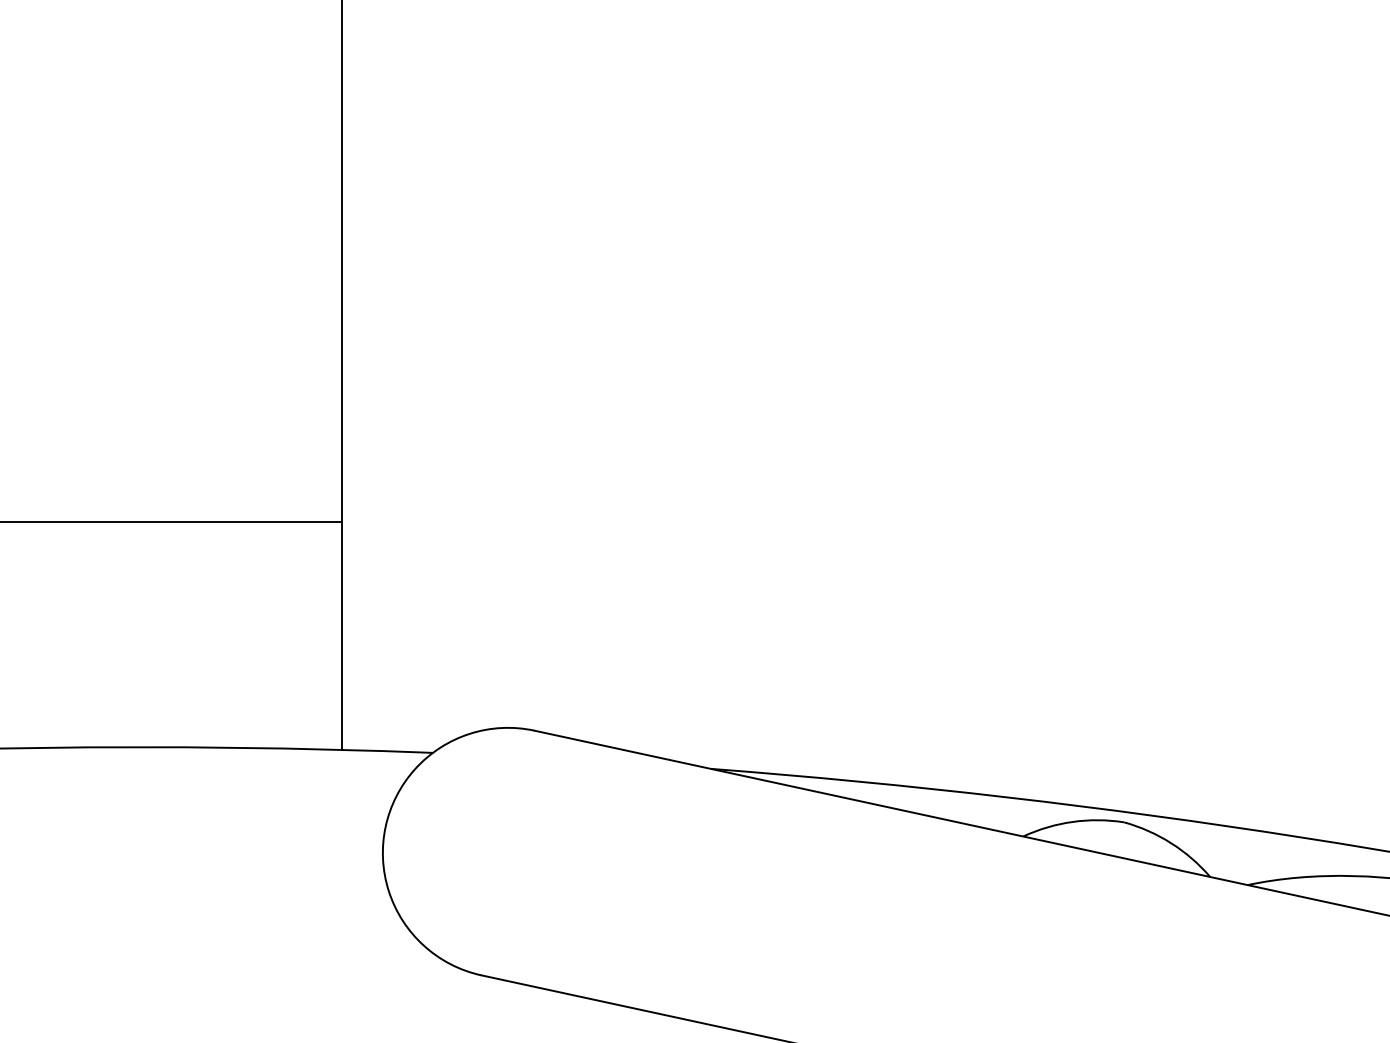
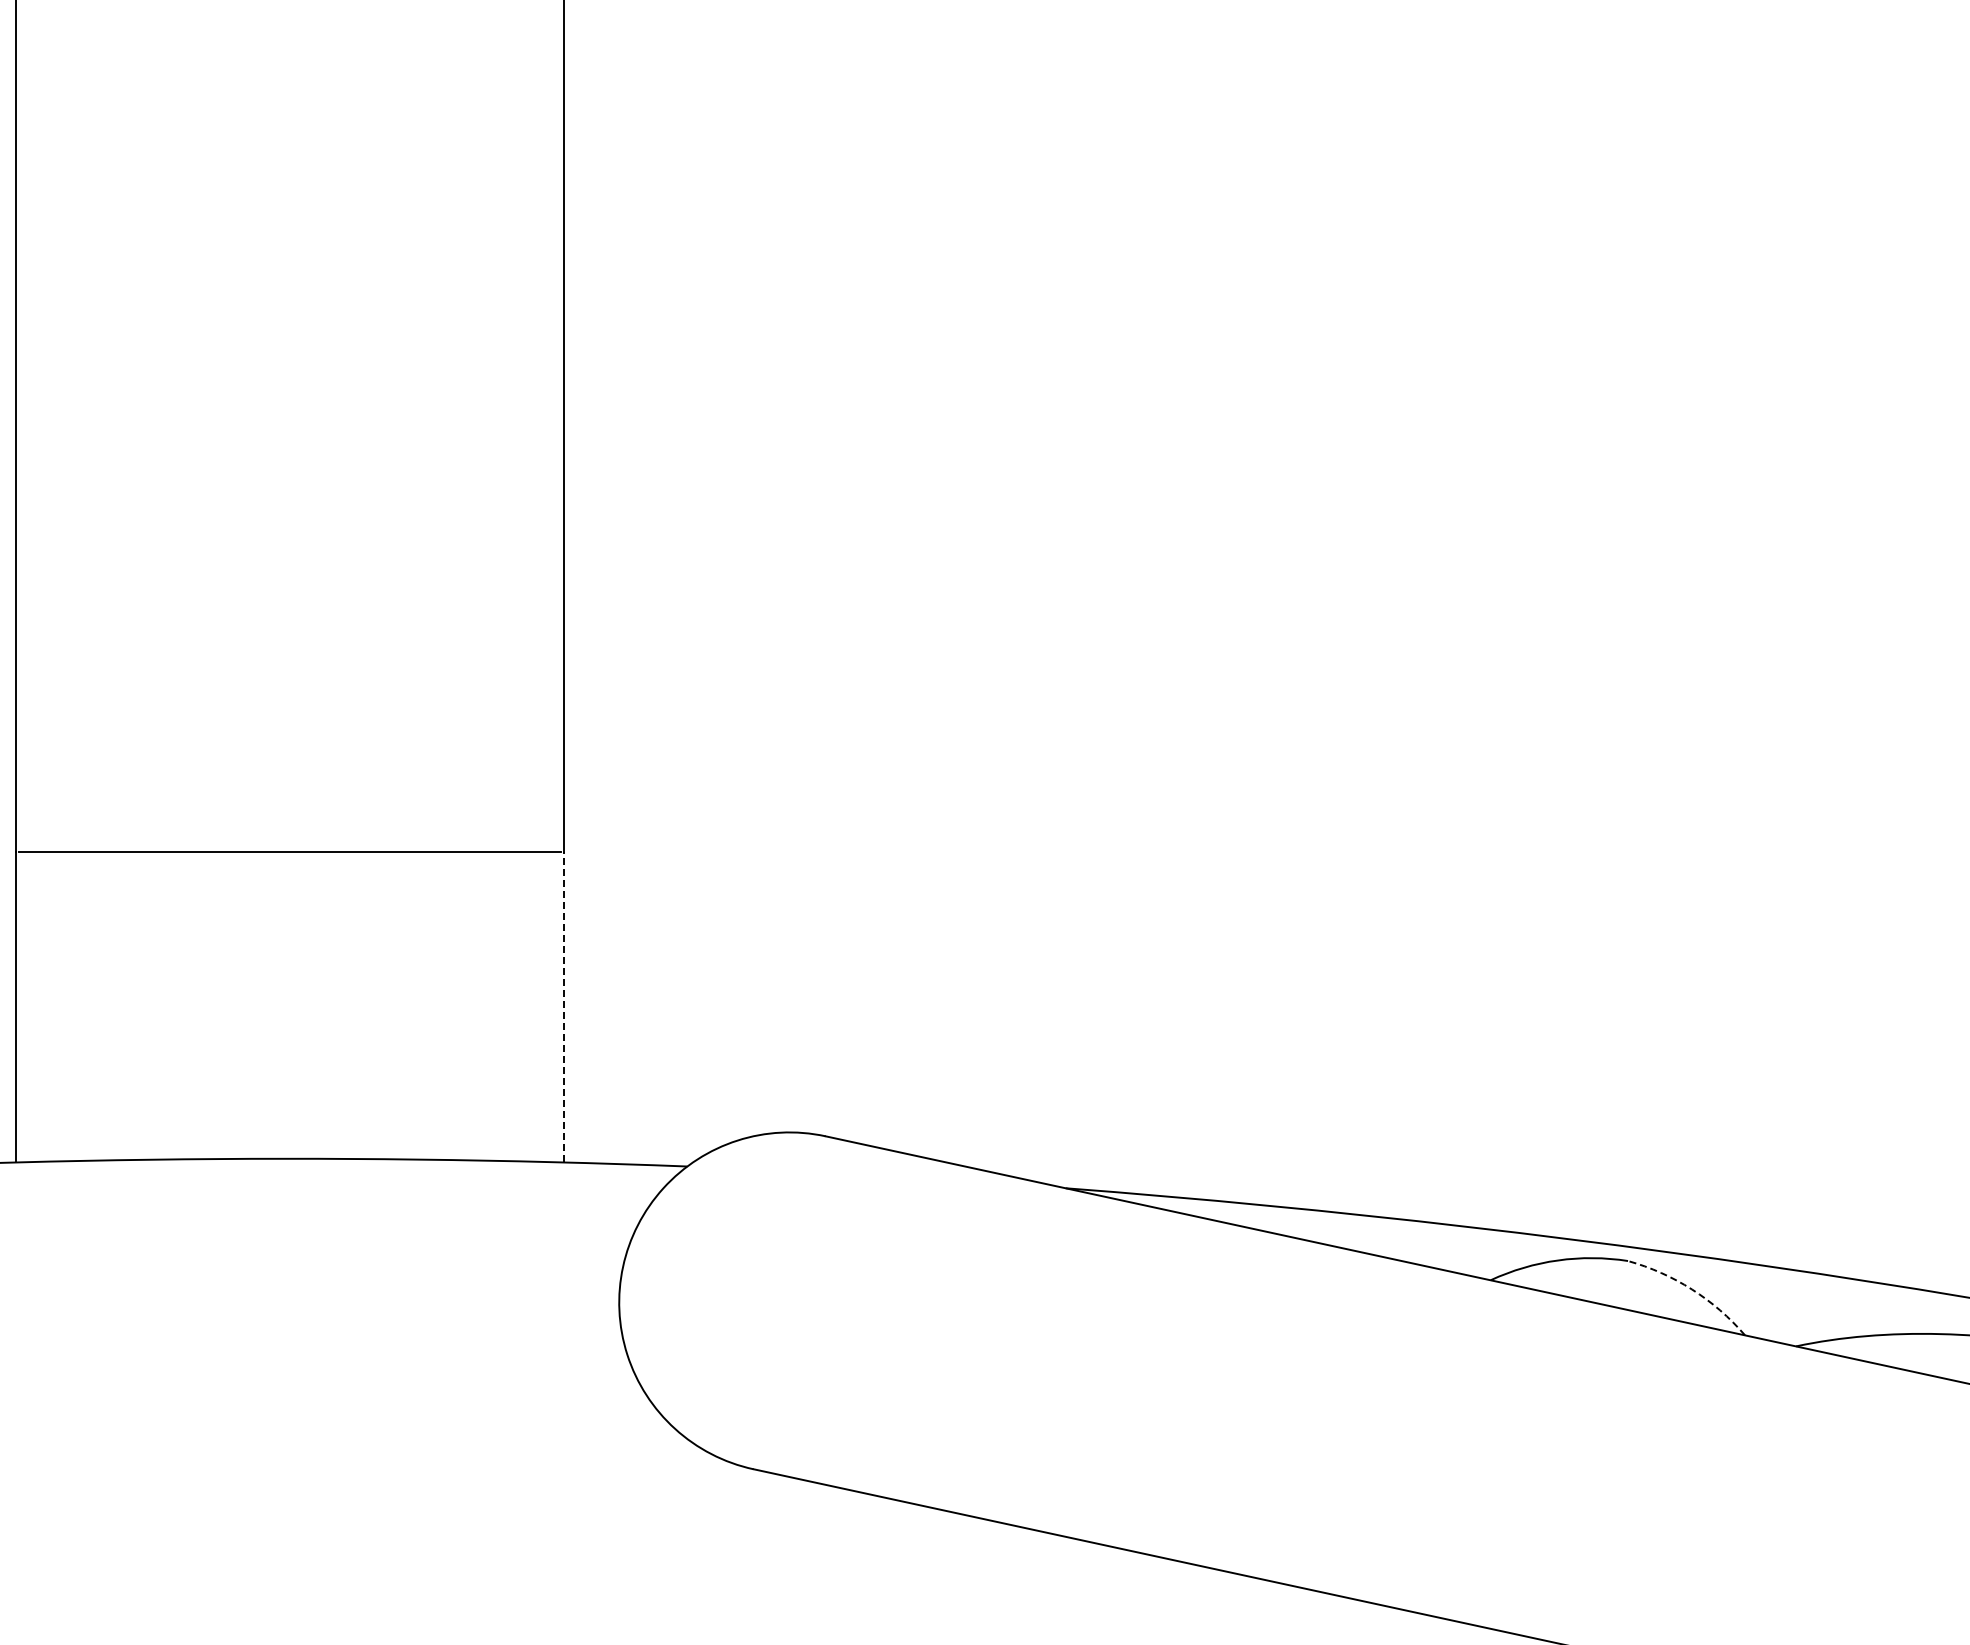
line: (342, 635) -> (564, 1006), solid -> dashed
arc: (1171, 843) -> (1692, 1289), solid -> dashed

